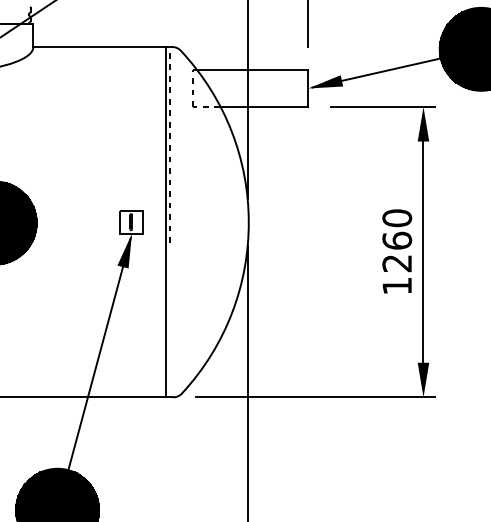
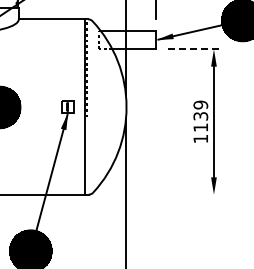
line: (382, 107) -> (193, 49), solid -> dashed
text: (396, 239) -> (200, 115), 1260 -> 1139
line: (314, 397) -> (159, 194), removed

